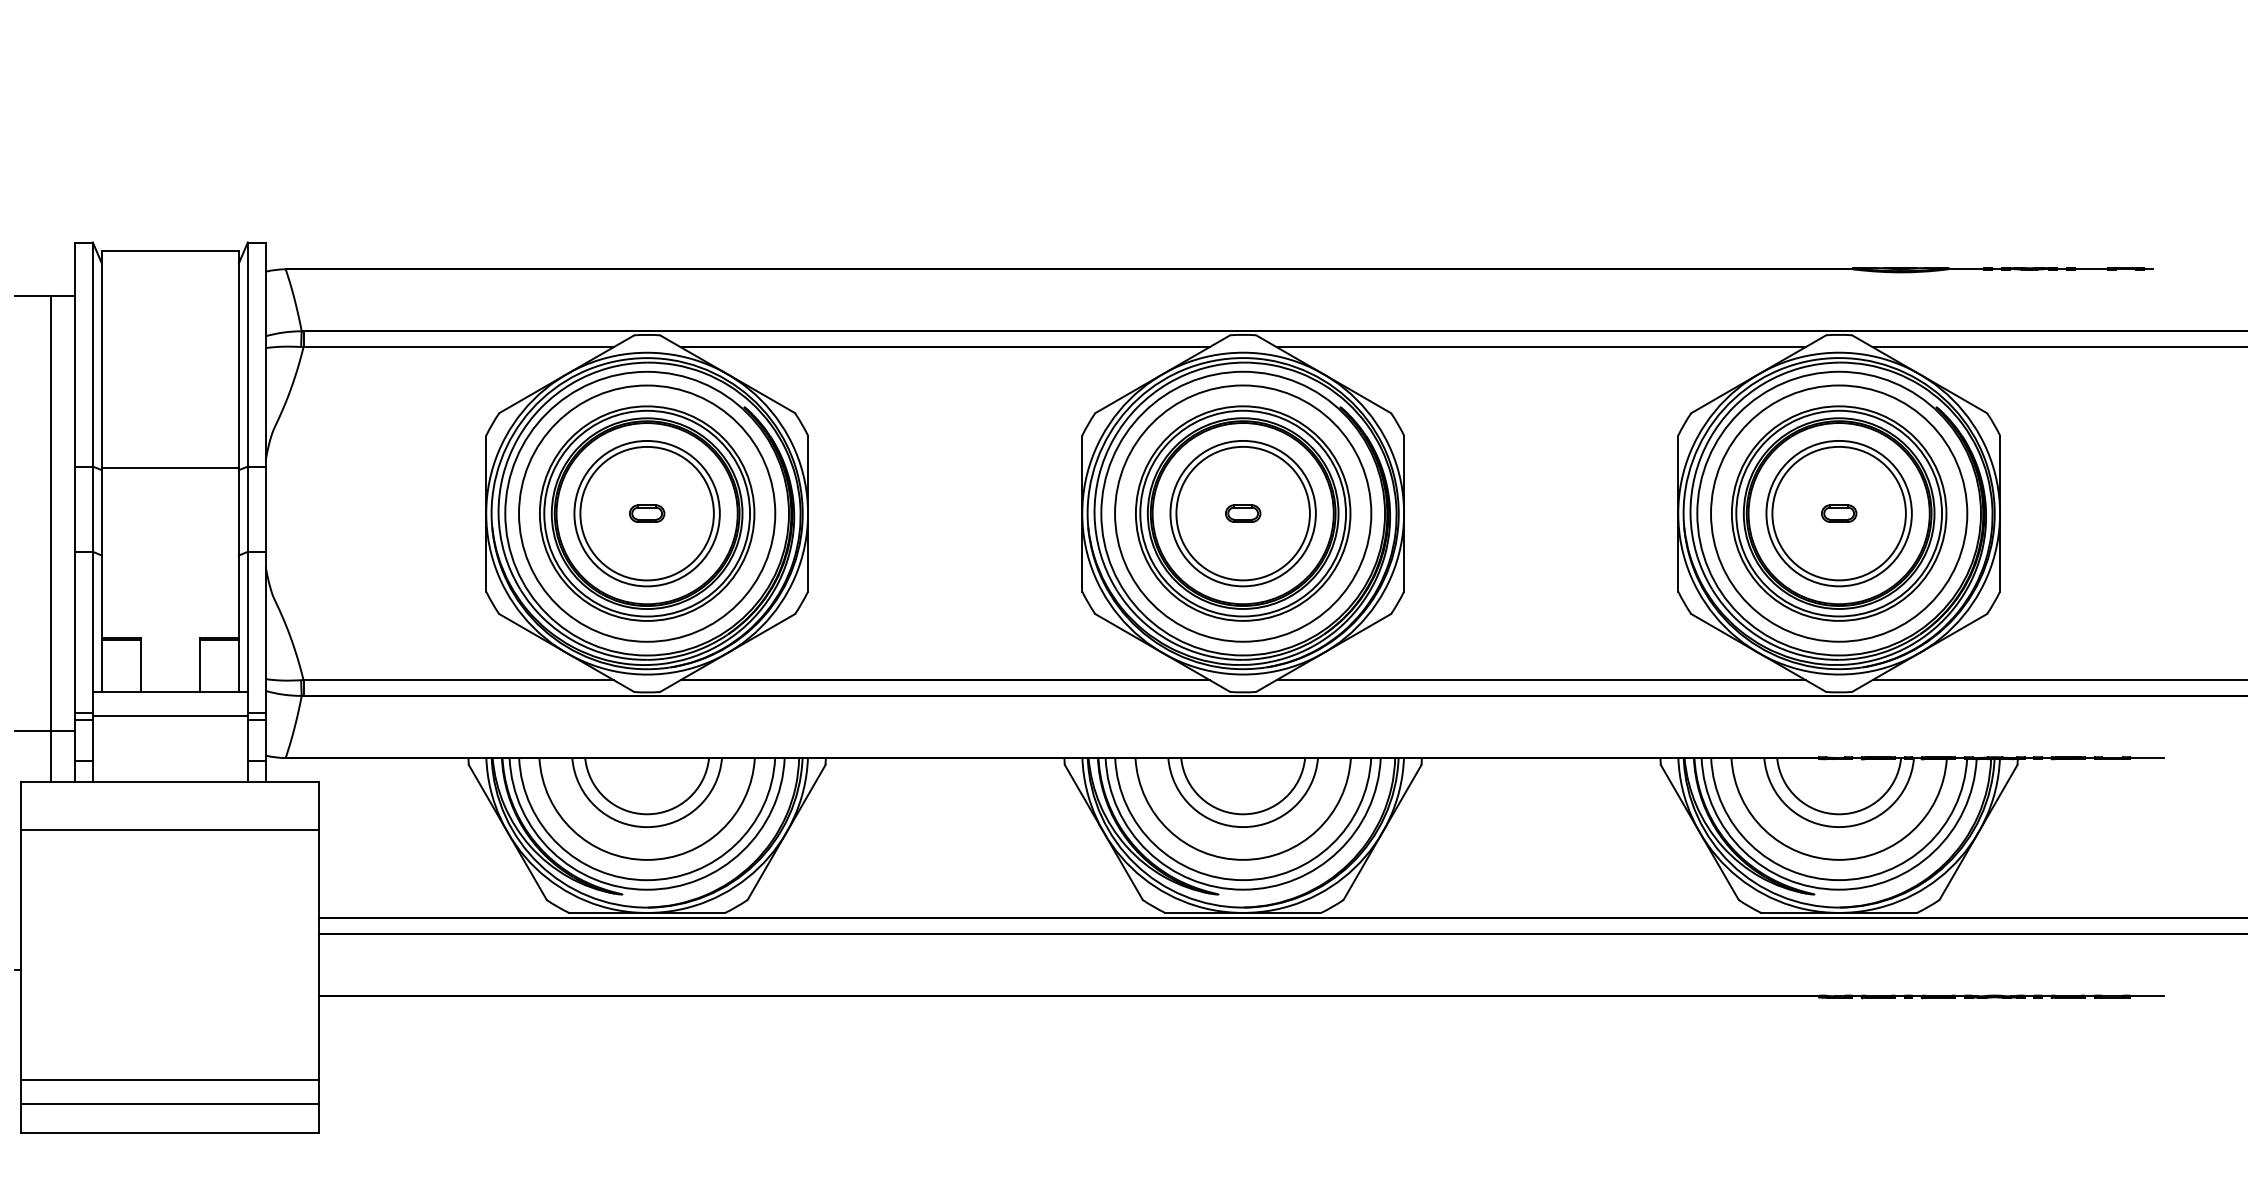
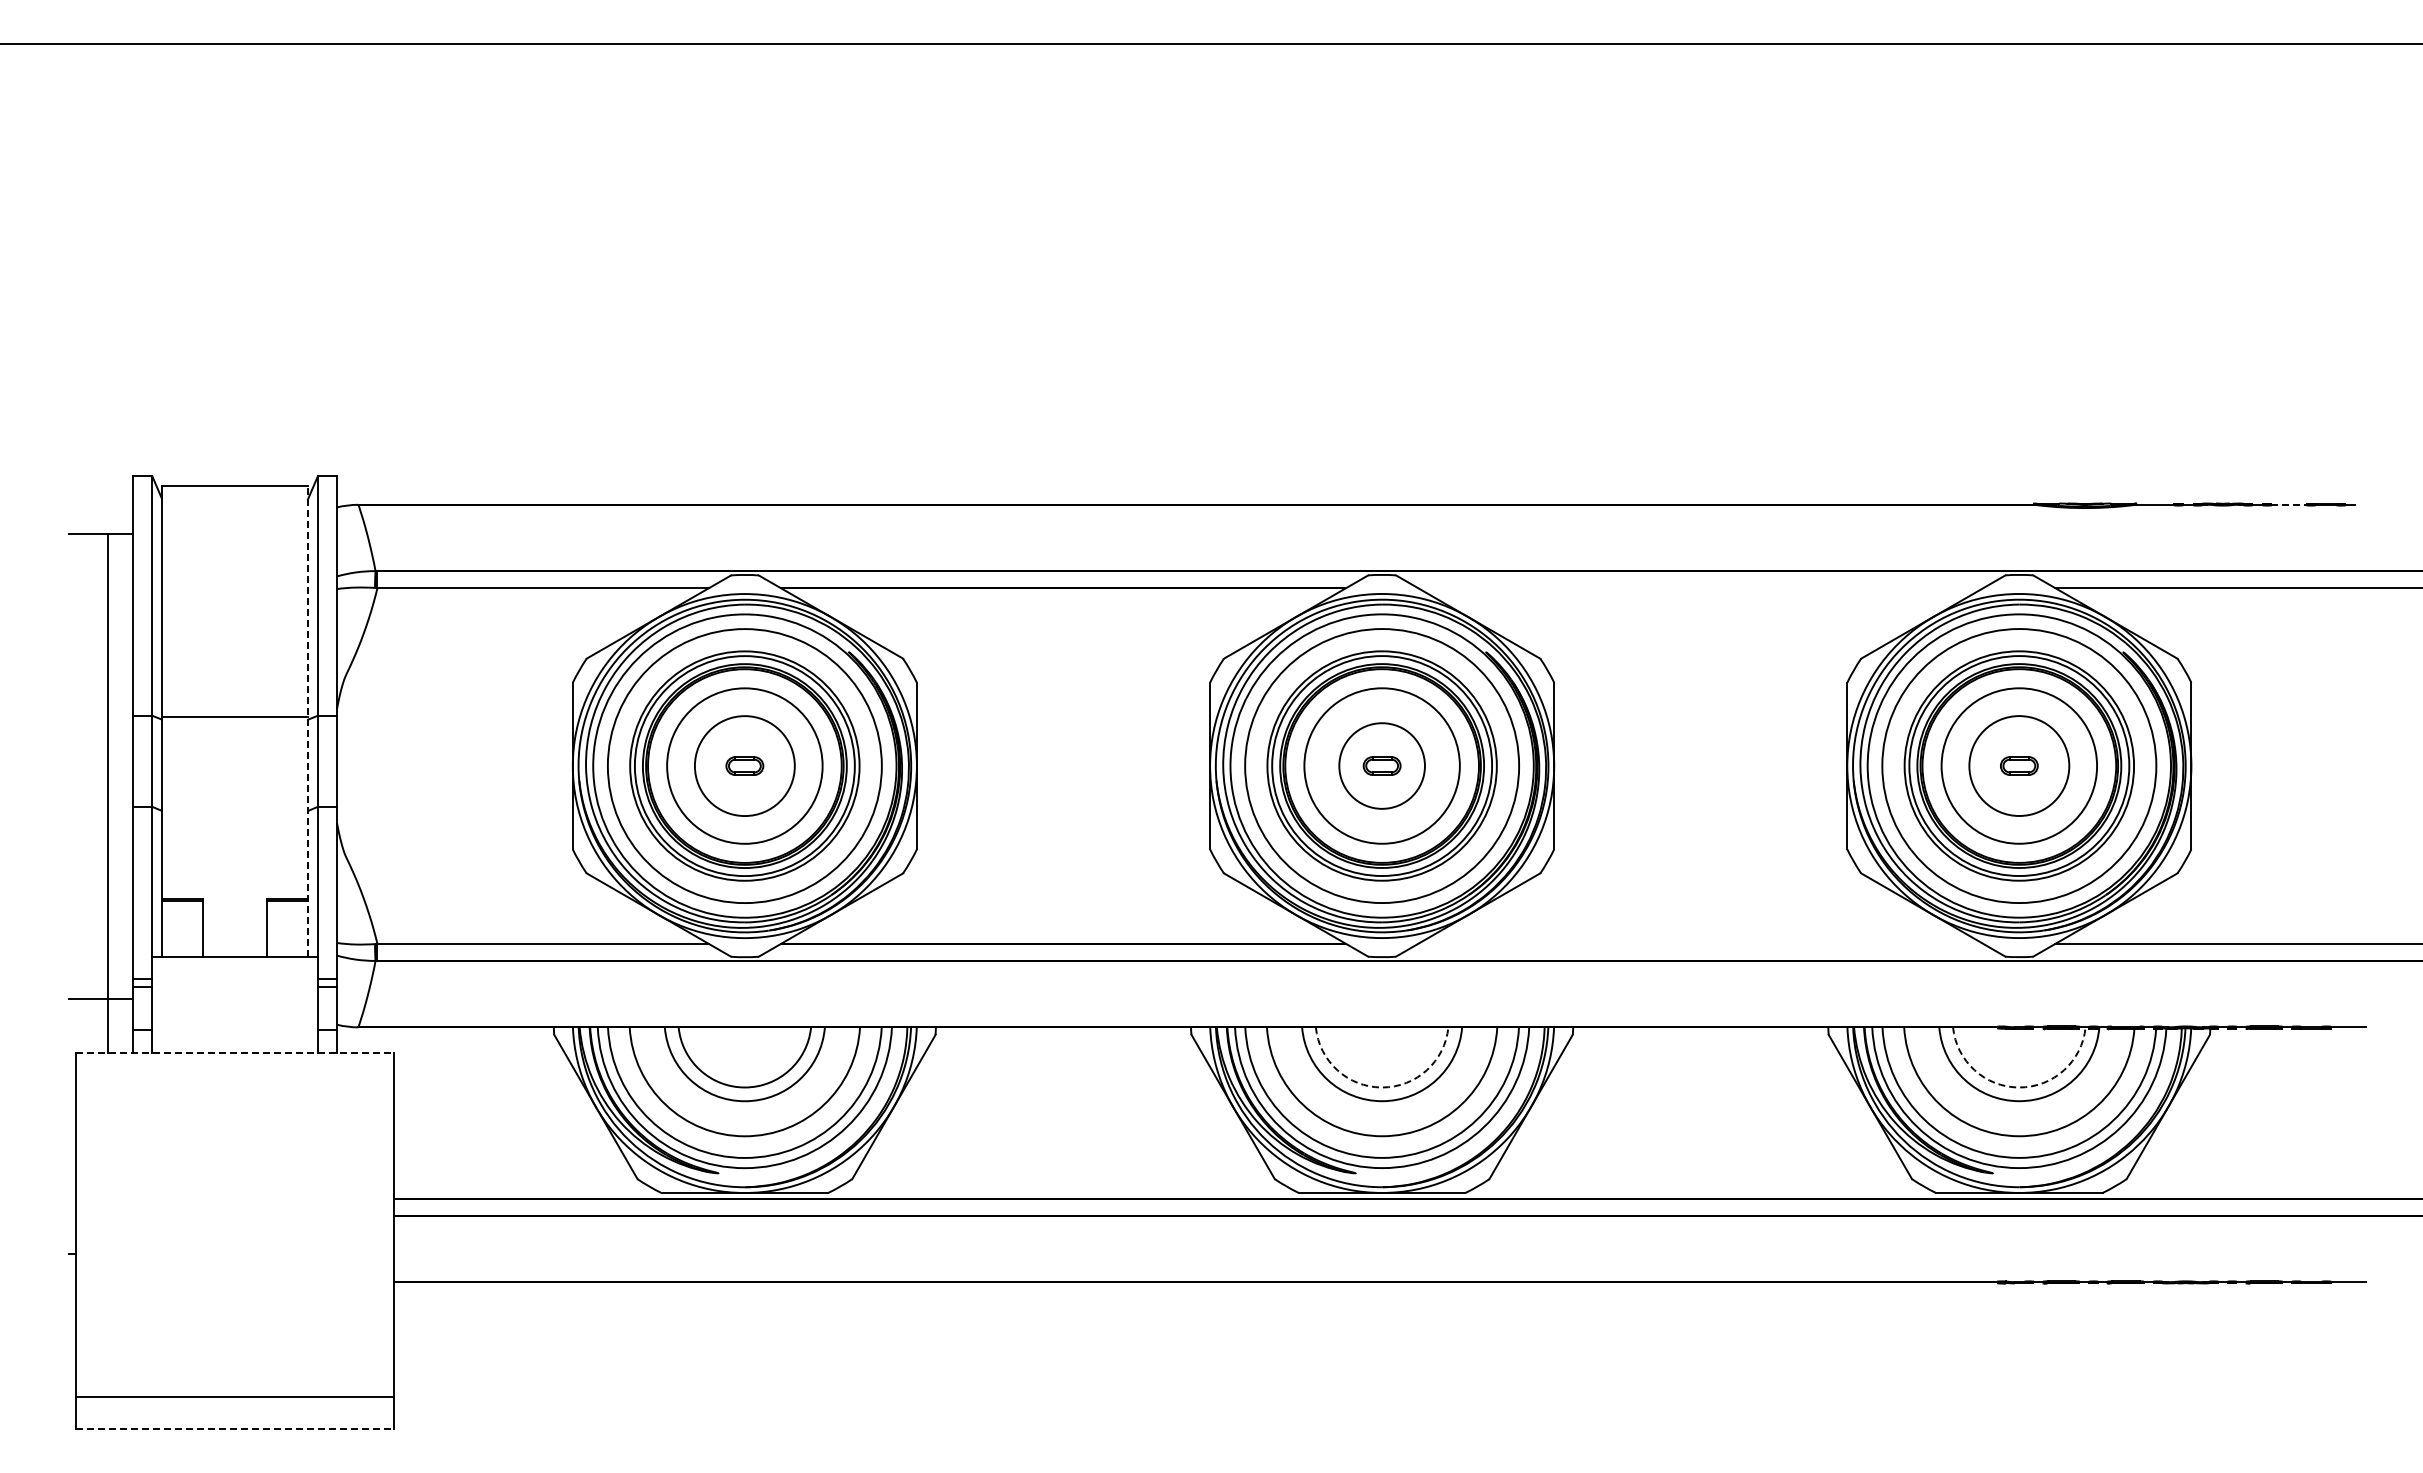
line: (2091, 269) -> (2289, 504), solid -> dashed
line: (1540, 347) -> (1700, 588), removed
line: (239, 471) -> (308, 721), solid -> dashed
circle: (646, 513) -> (744, 765), size x0.7
circle: (1242, 513) -> (1381, 765), size x0.6
circle: (1838, 513) -> (2018, 765), size x0.7
line: (1540, 679) -> (1700, 943), removed
line: (169, 716) -> (234, 982), removed
line: (170, 781) -> (235, 1052), solid -> dashed
arc: (1243, 814) -> (1382, 1087), solid -> dashed
arc: (1839, 814) -> (2019, 1087), solid -> dashed
line: (169, 829) -> (234, 1103), removed
line: (169, 1079) -> (234, 1371), removed
line: (170, 1133) -> (235, 1428), solid -> dashed

